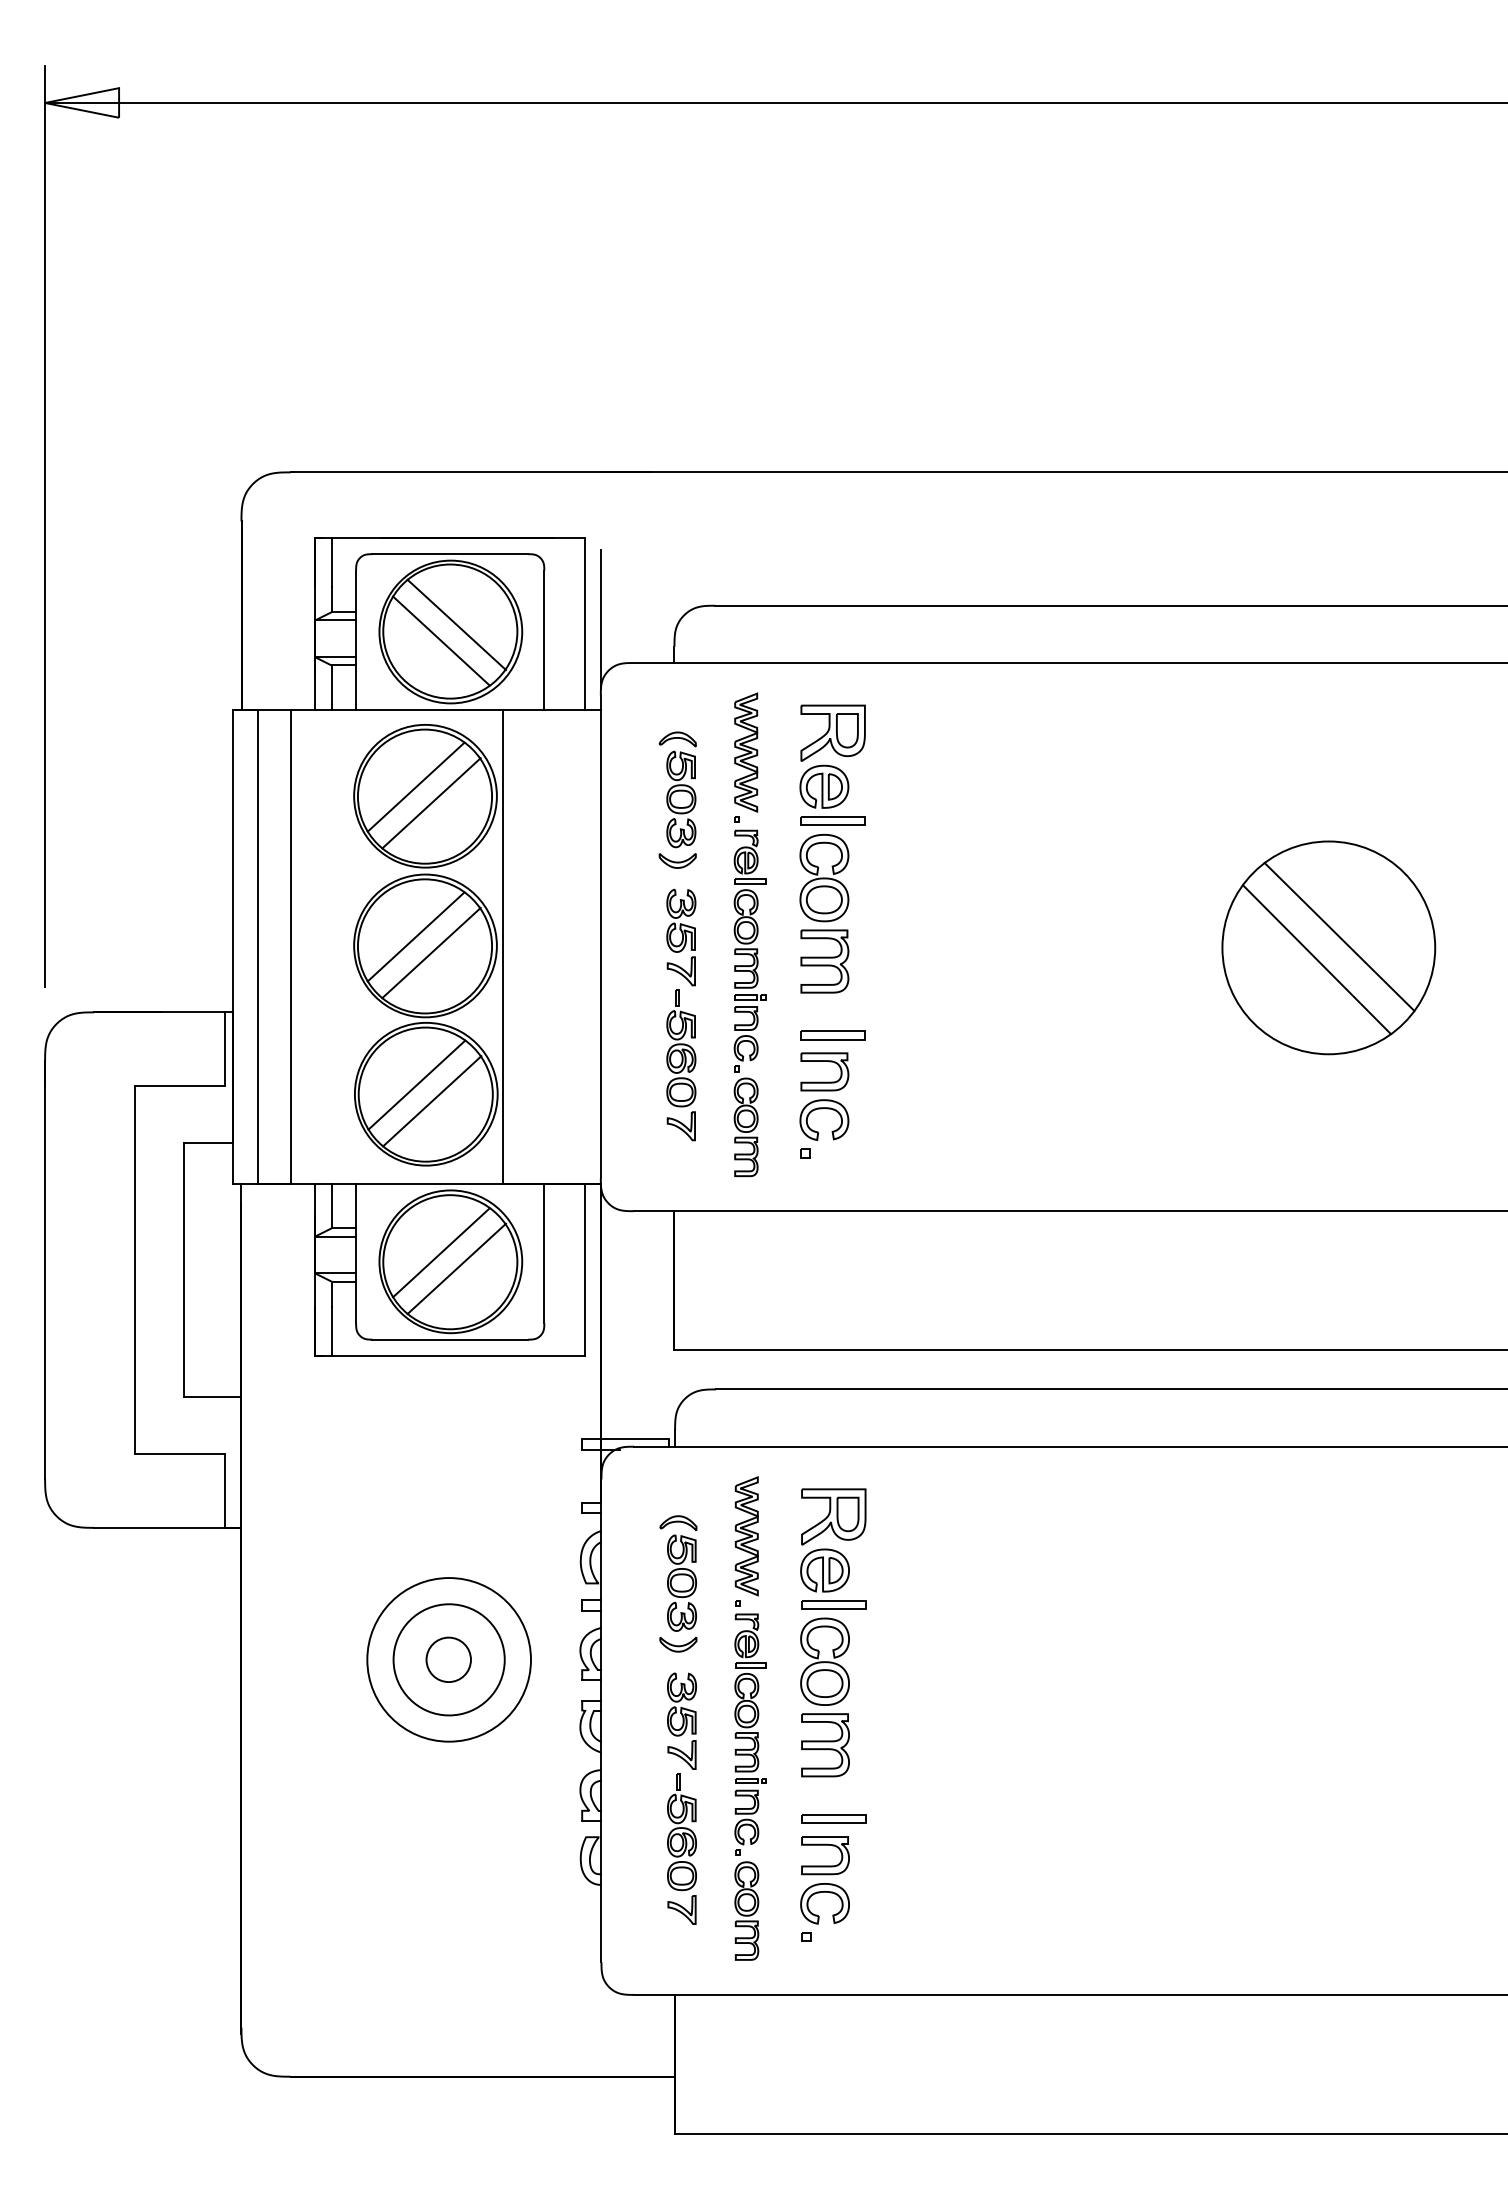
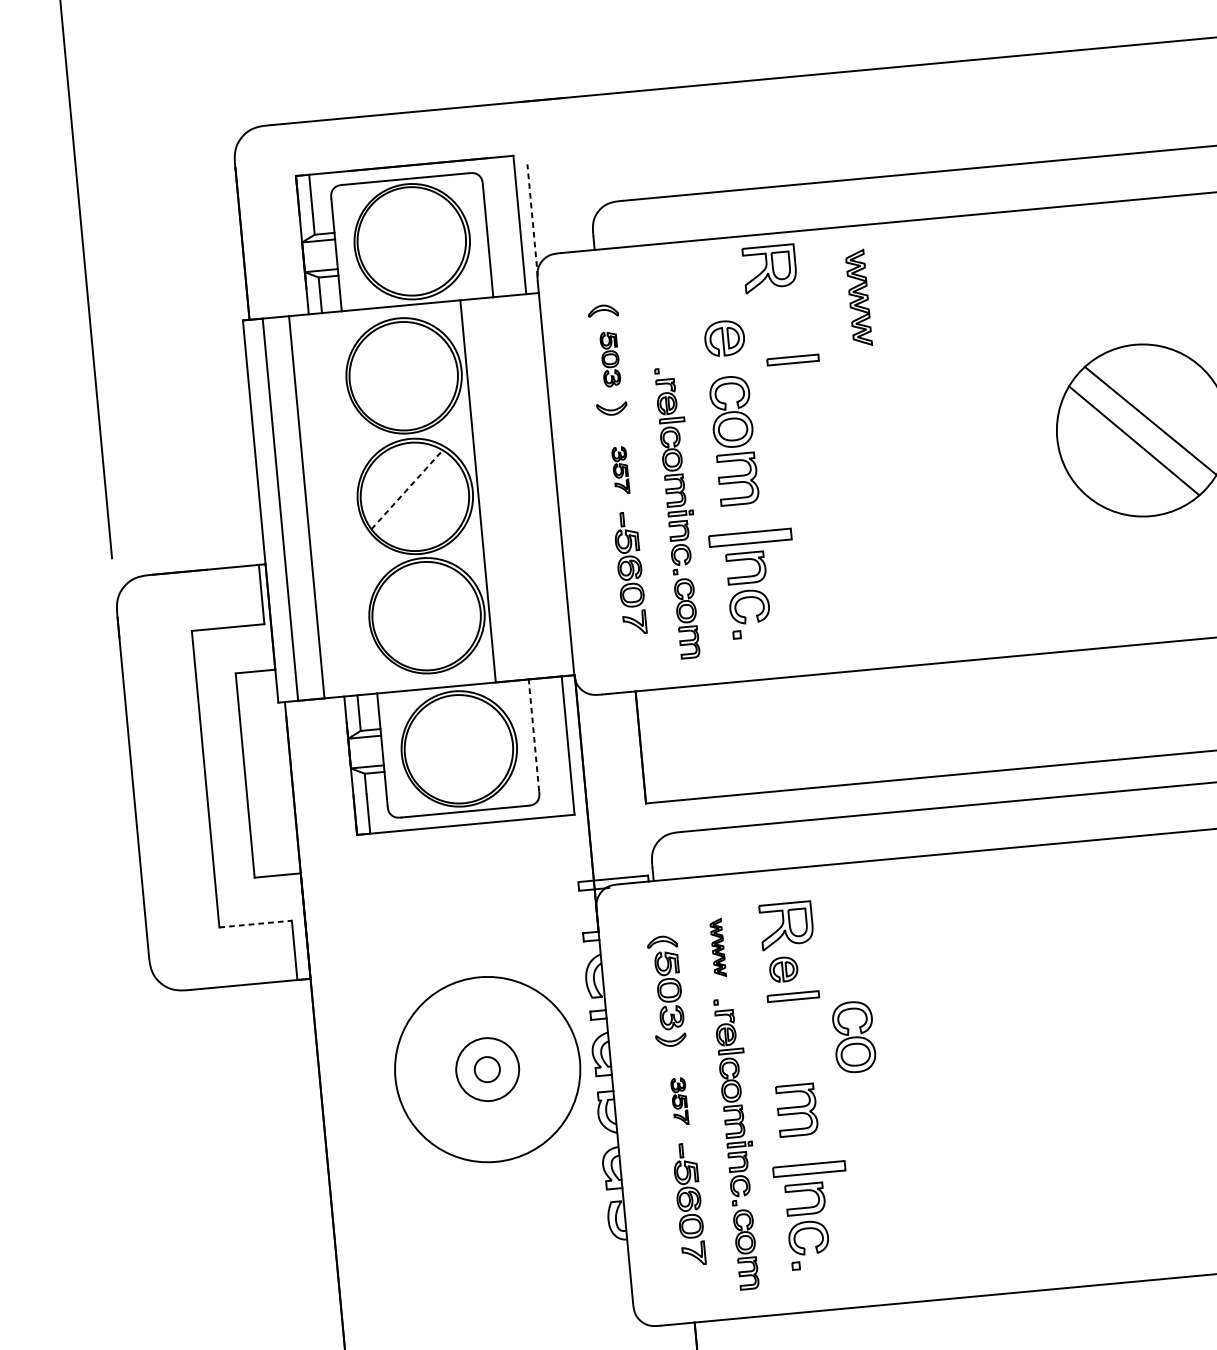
line: (601, 619) -> (532, 220), solid -> dashed
line: (456, 624) -> (416, 235), removed
line: (441, 640) -> (405, 249), removed
part: (832, 732) -> (769, 268), moved
part: (746, 752) -> (859, 298), moved
line: (415, 786) -> (395, 368), removed
part: (681, 799) -> (610, 359), size x0.7
line: (431, 803) -> (409, 381), removed
part: (832, 820) -> (792, 359), moved
line: (416, 936) -> (407, 489), solid -> dashed
part: (681, 937) -> (620, 470), size x0.6
line: (431, 952) -> (420, 501), removed
part: (832, 1035) -> (749, 538), size x1.6
line: (416, 1084) -> (418, 608), removed
line: (432, 1101) -> (432, 621), removed
line: (441, 1252) -> (451, 742), removed
line: (544, 1253) -> (534, 735), solid -> dashed
line: (456, 1268) -> (464, 753), removed
line: (180, 1454) -> (255, 924), solid -> dashed
part: (746, 1536) -> (717, 948), size x0.6
part: (824, 1570) -> (783, 969), size x0.7
circle: (448, 1659) -> (487, 1069), size x0.7
circle: (448, 1659) -> (487, 1069), size x0.7
circle: (449, 1659) -> (487, 1069), size x1.4
part: (824, 1661) -> (853, 1036), moved
part: (681, 1720) -> (679, 1101), size x0.6
part: (833, 1818) -> (809, 1168), size x1.4

